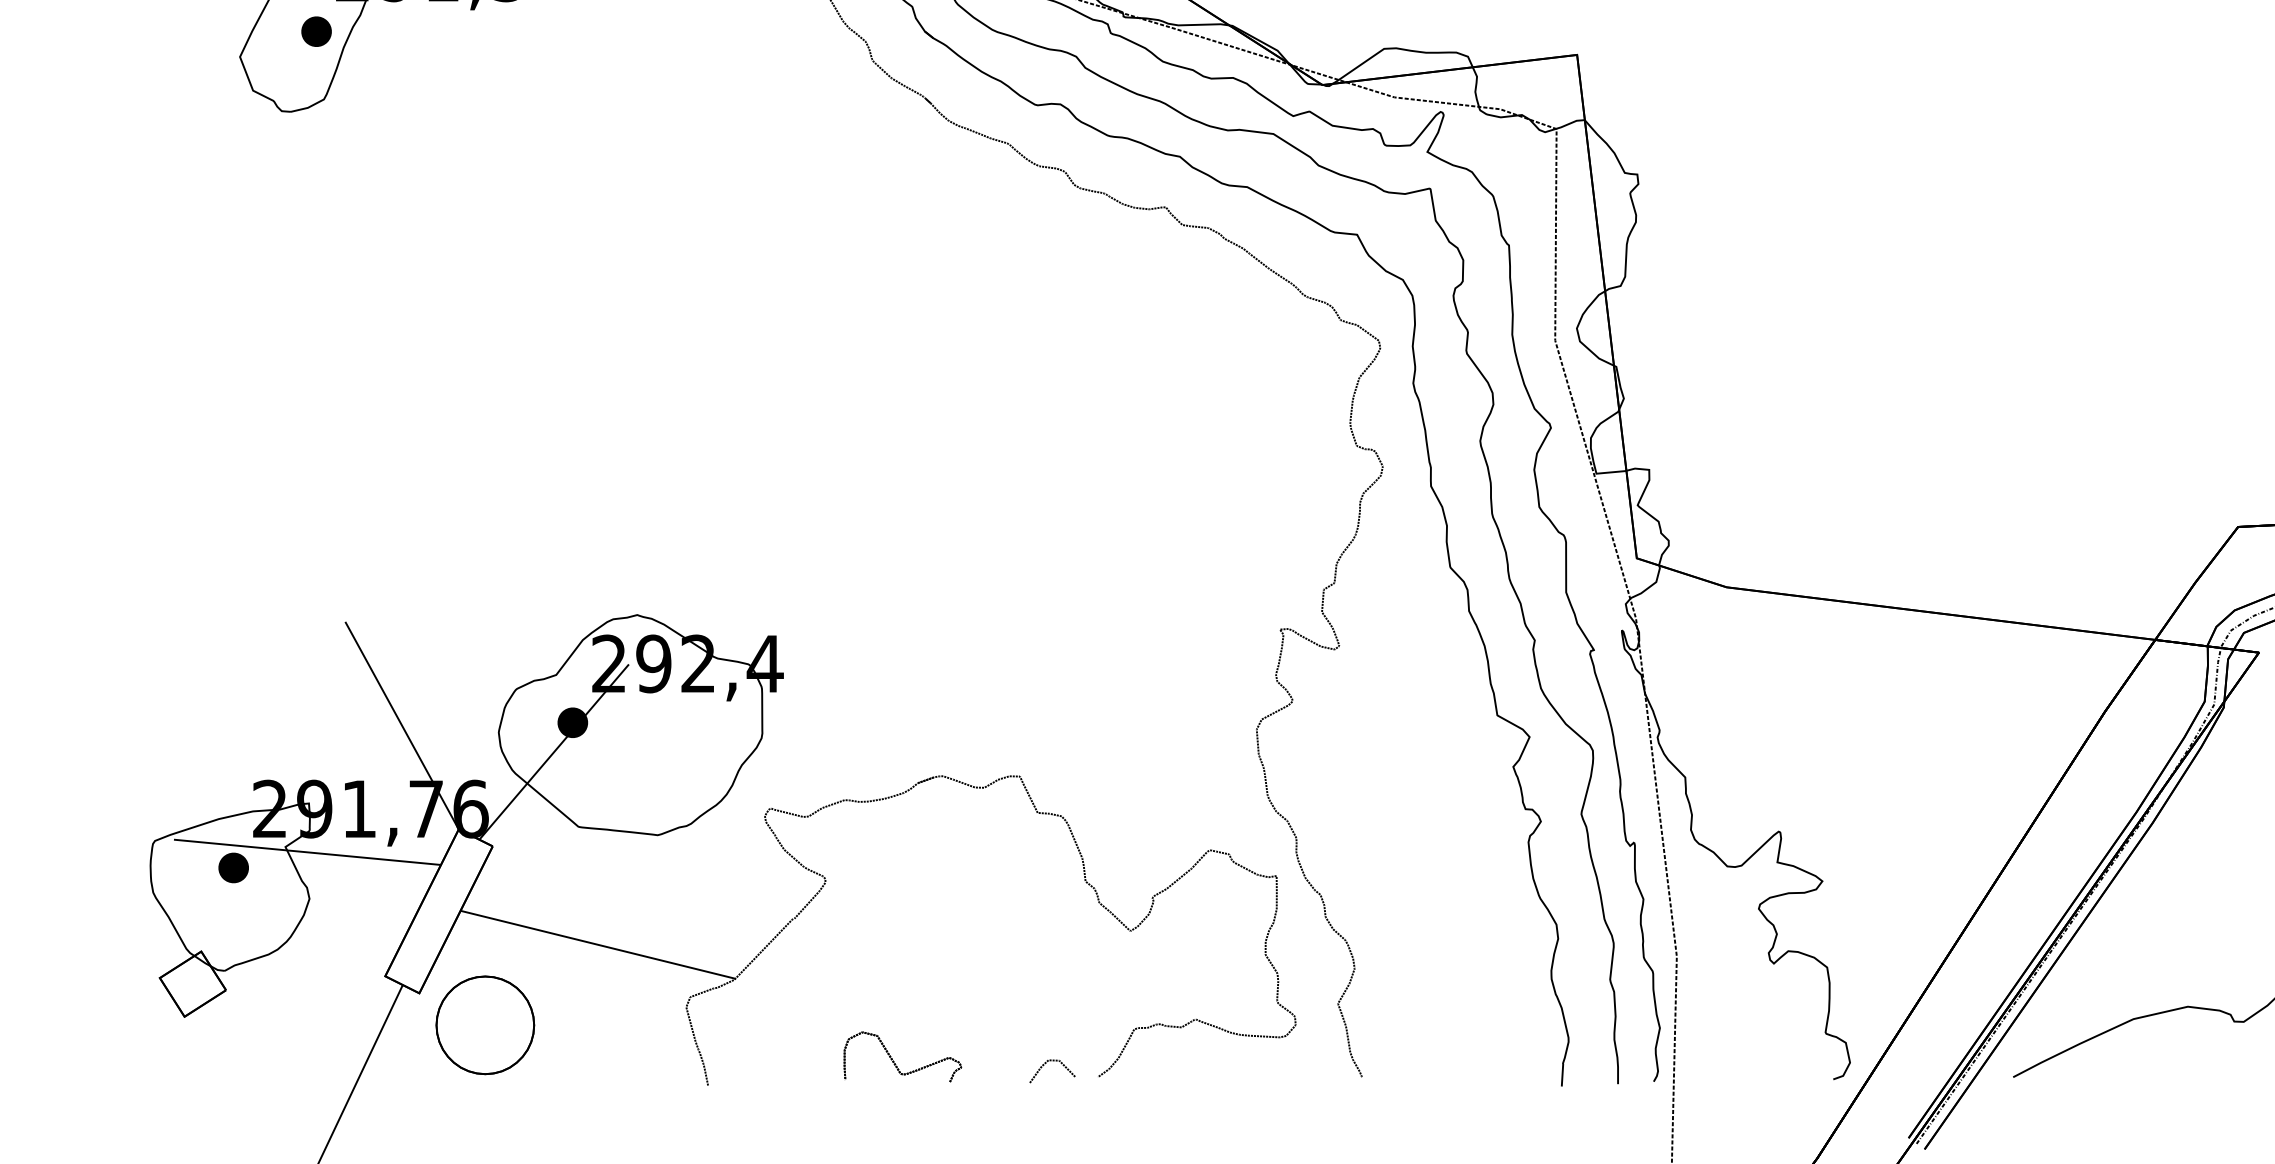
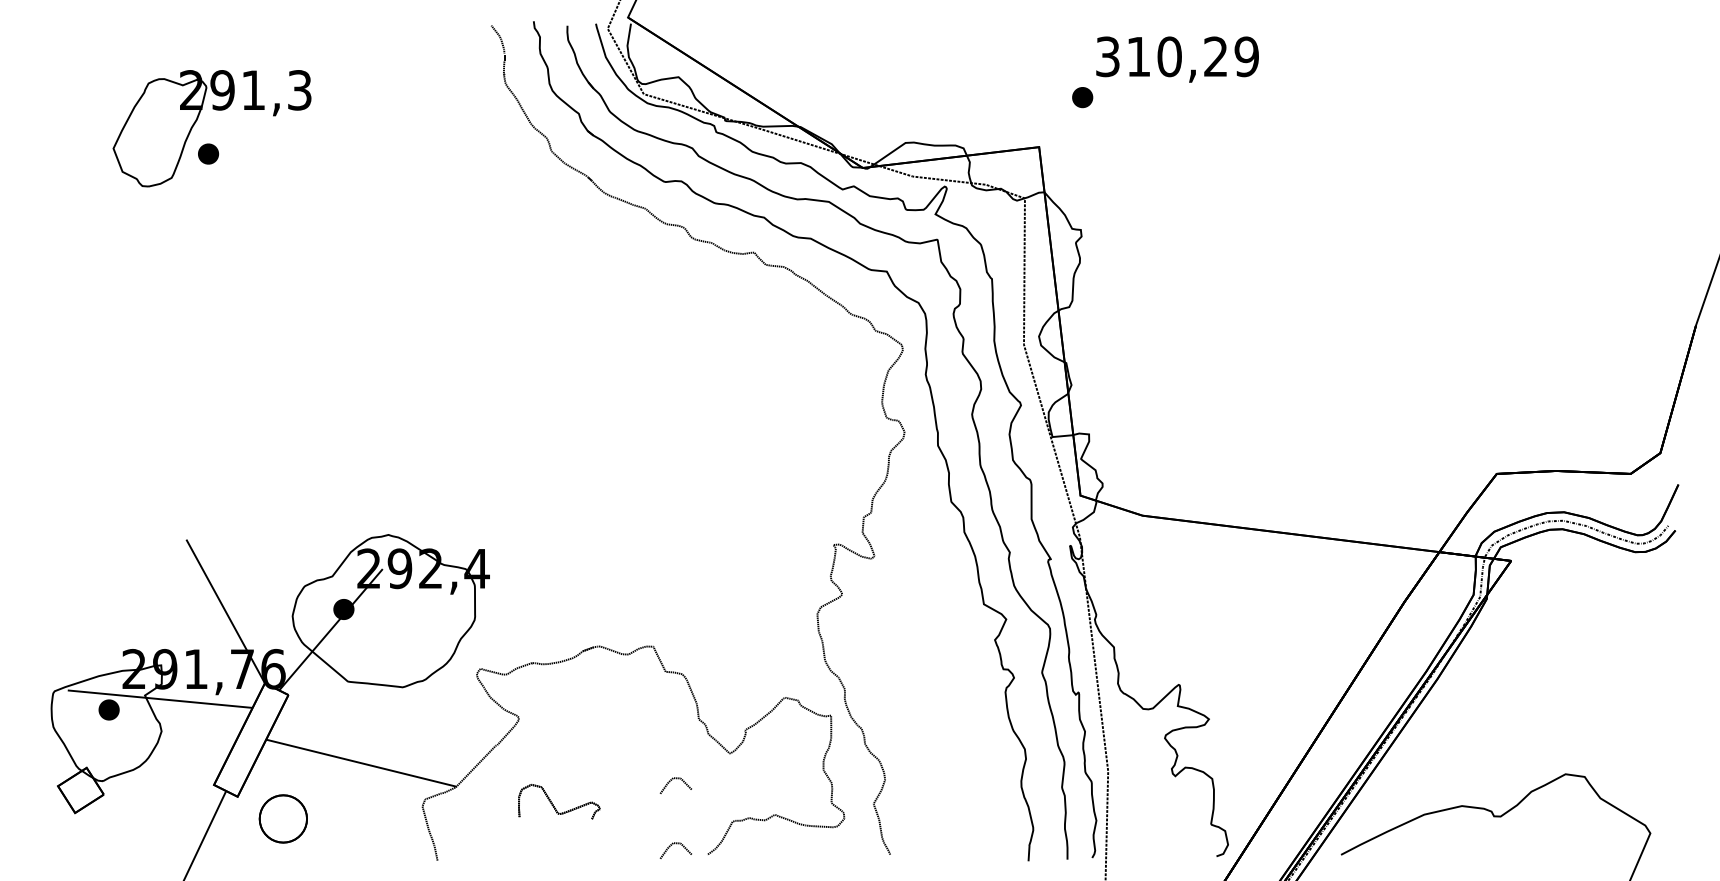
part: (316, 30) -> (208, 153), moved
curve: (1050, 968) -> (674, 779), added
part: (485, 1024) -> (283, 818), size x0.7
part: (894, 1060) -> (553, 804), moved

